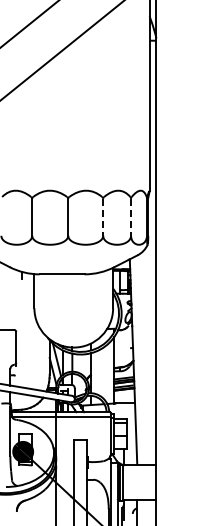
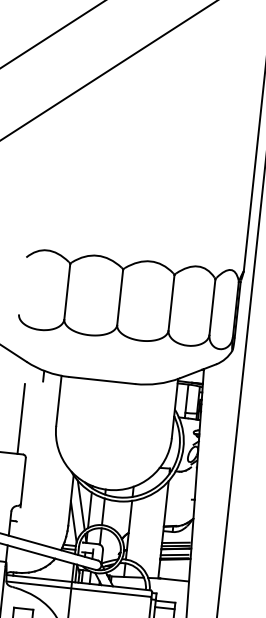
line: (103, 217) -> (171, 303), dashed -> solid
line: (131, 217) -> (213, 307), dashed -> solid
line: (10, 305) -> (21, 418), added

